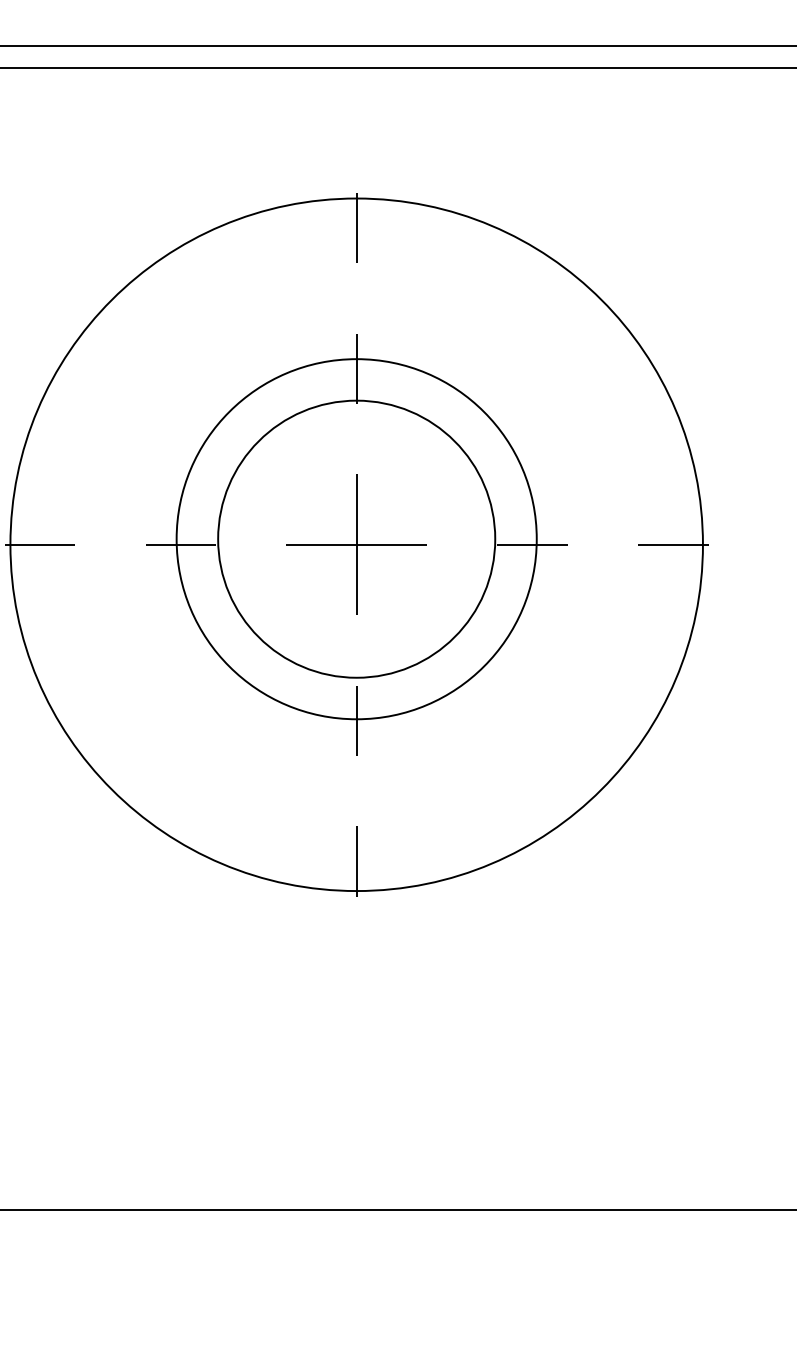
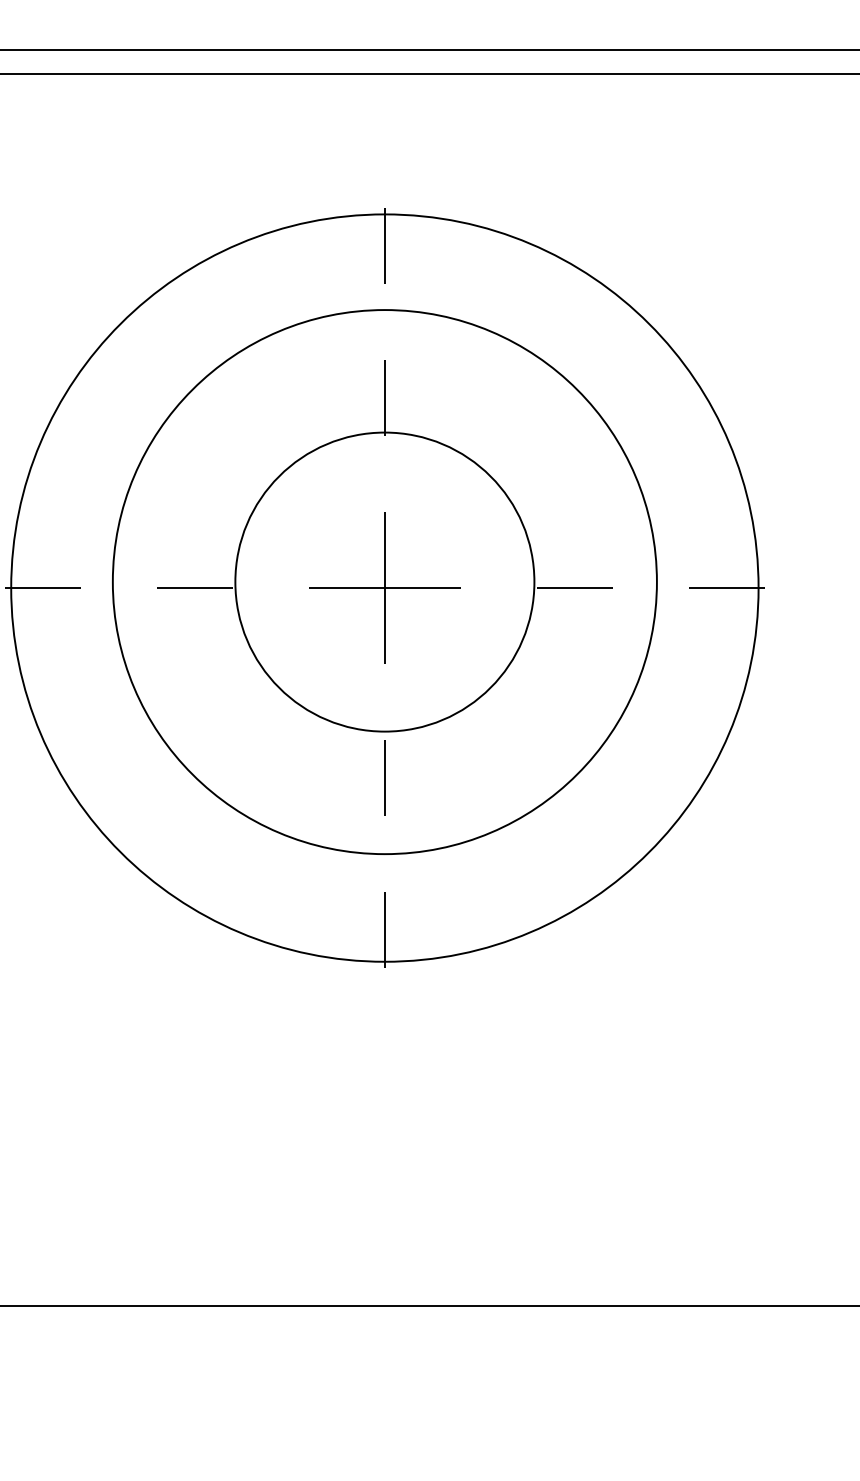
circle: (356, 539) -> (384, 582), size x1.4

